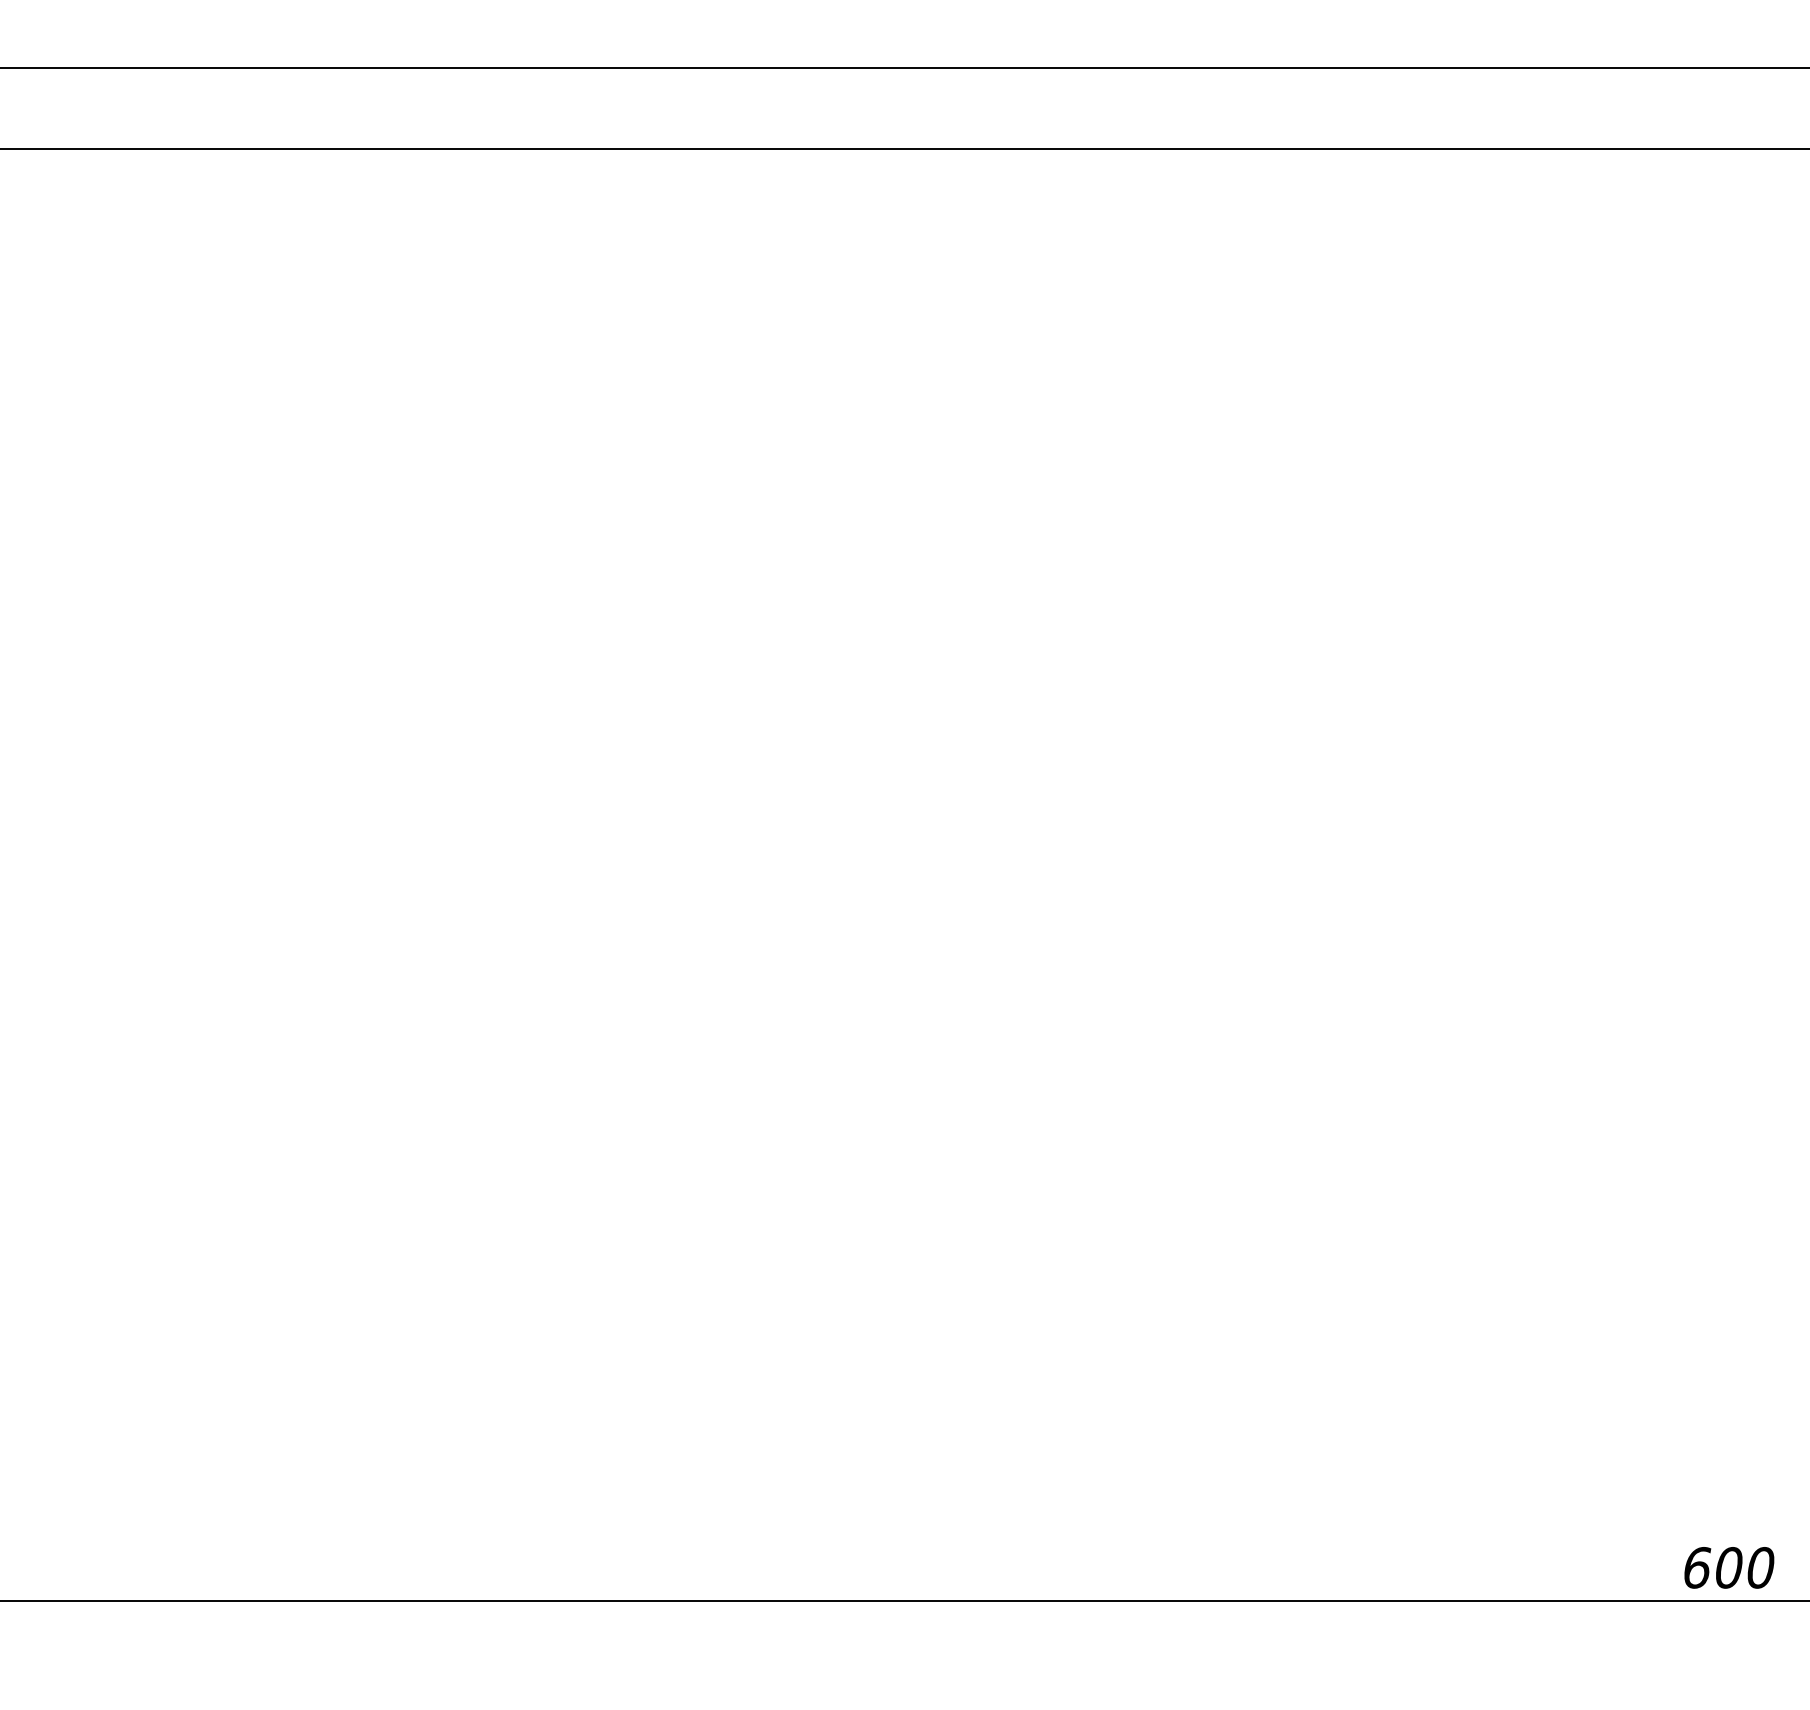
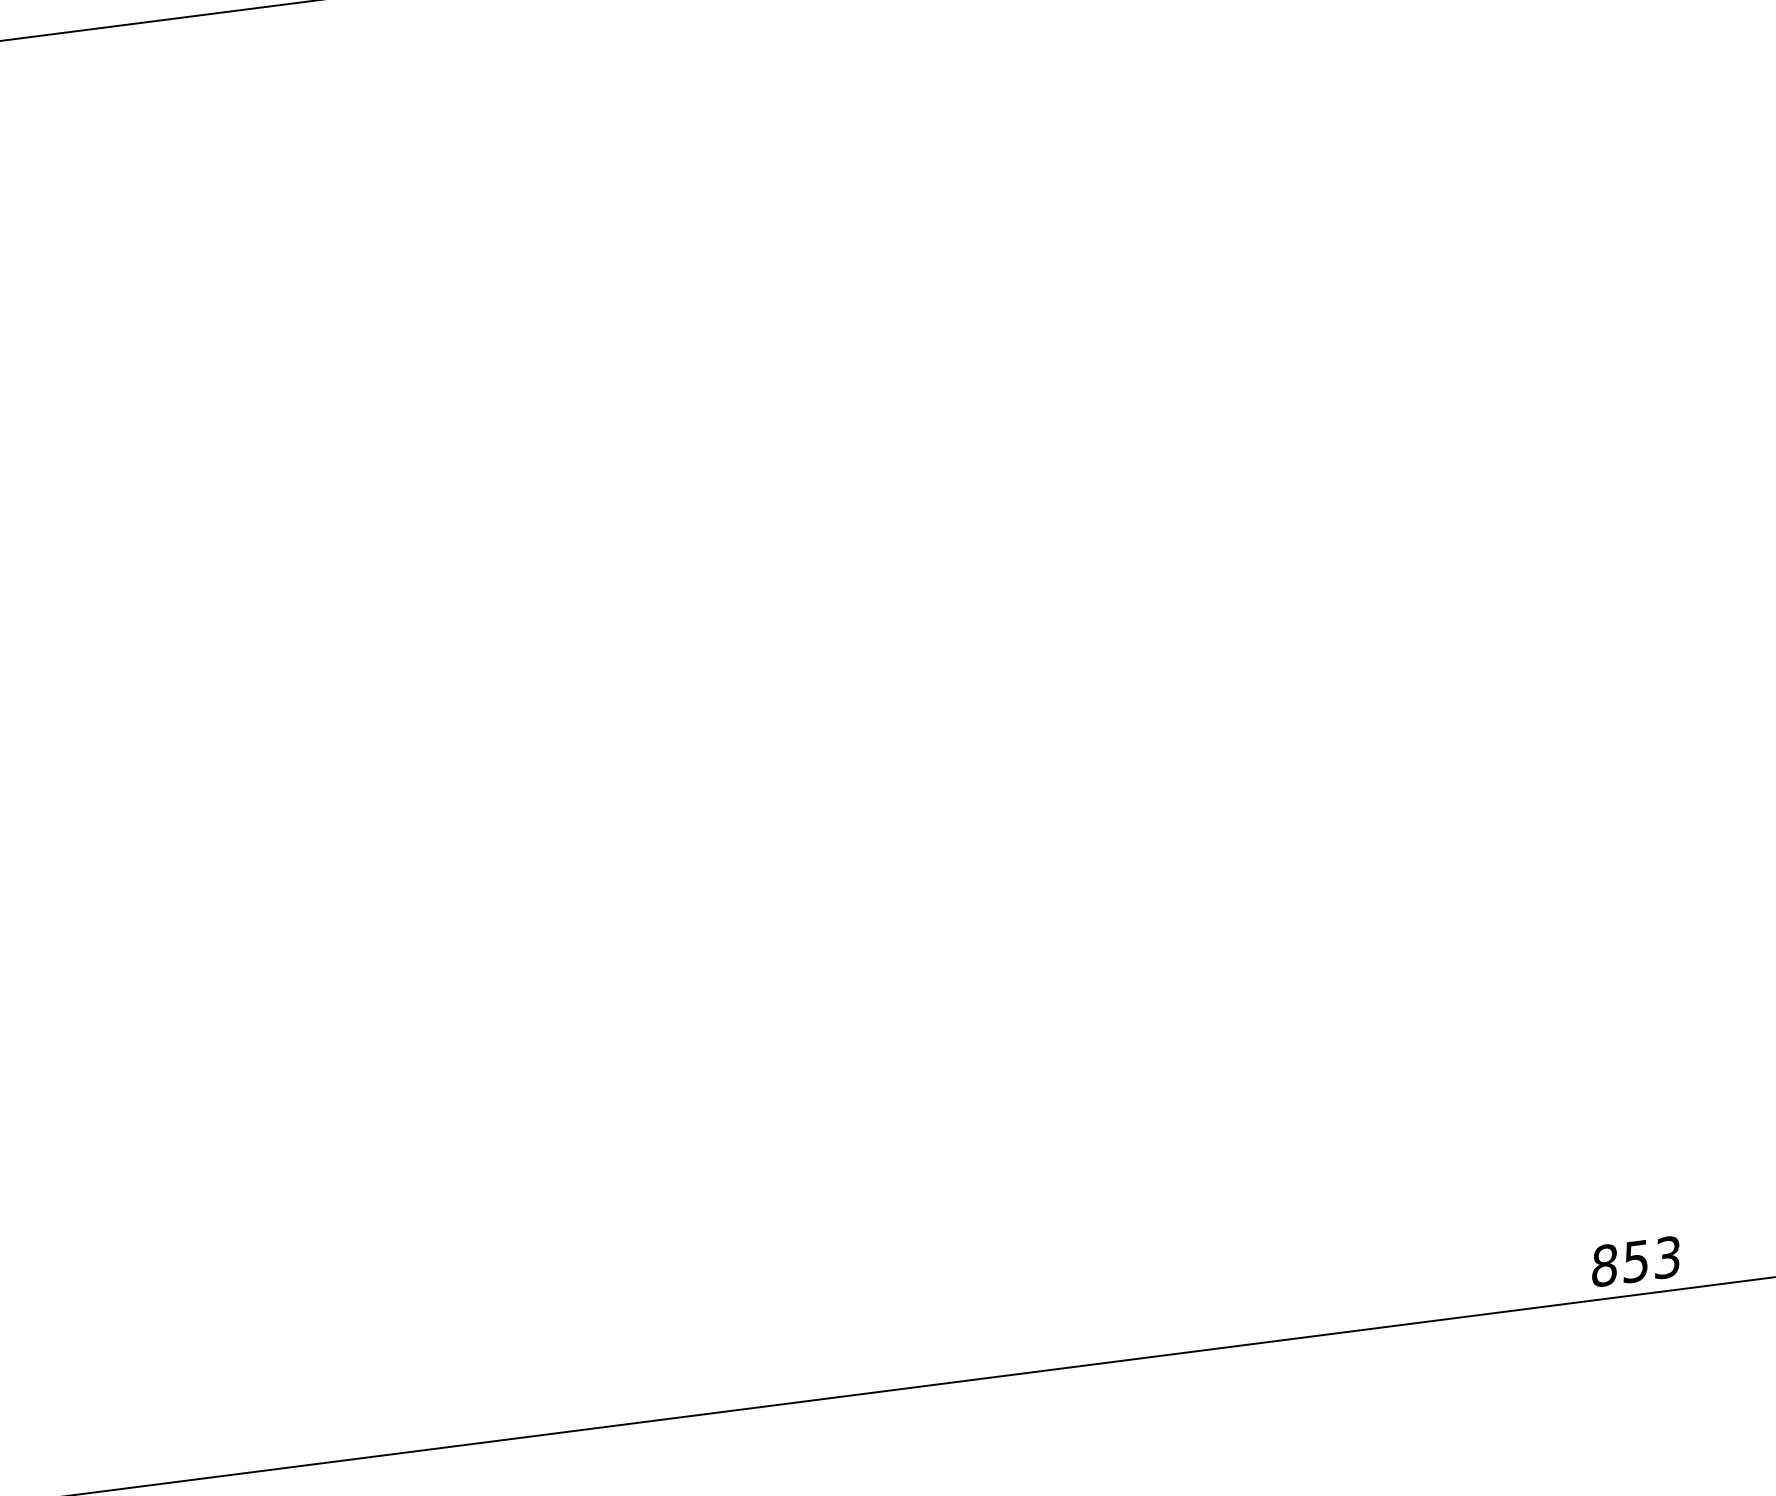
text: (1728, 1567) -> (1635, 1261), 600 -> 853

